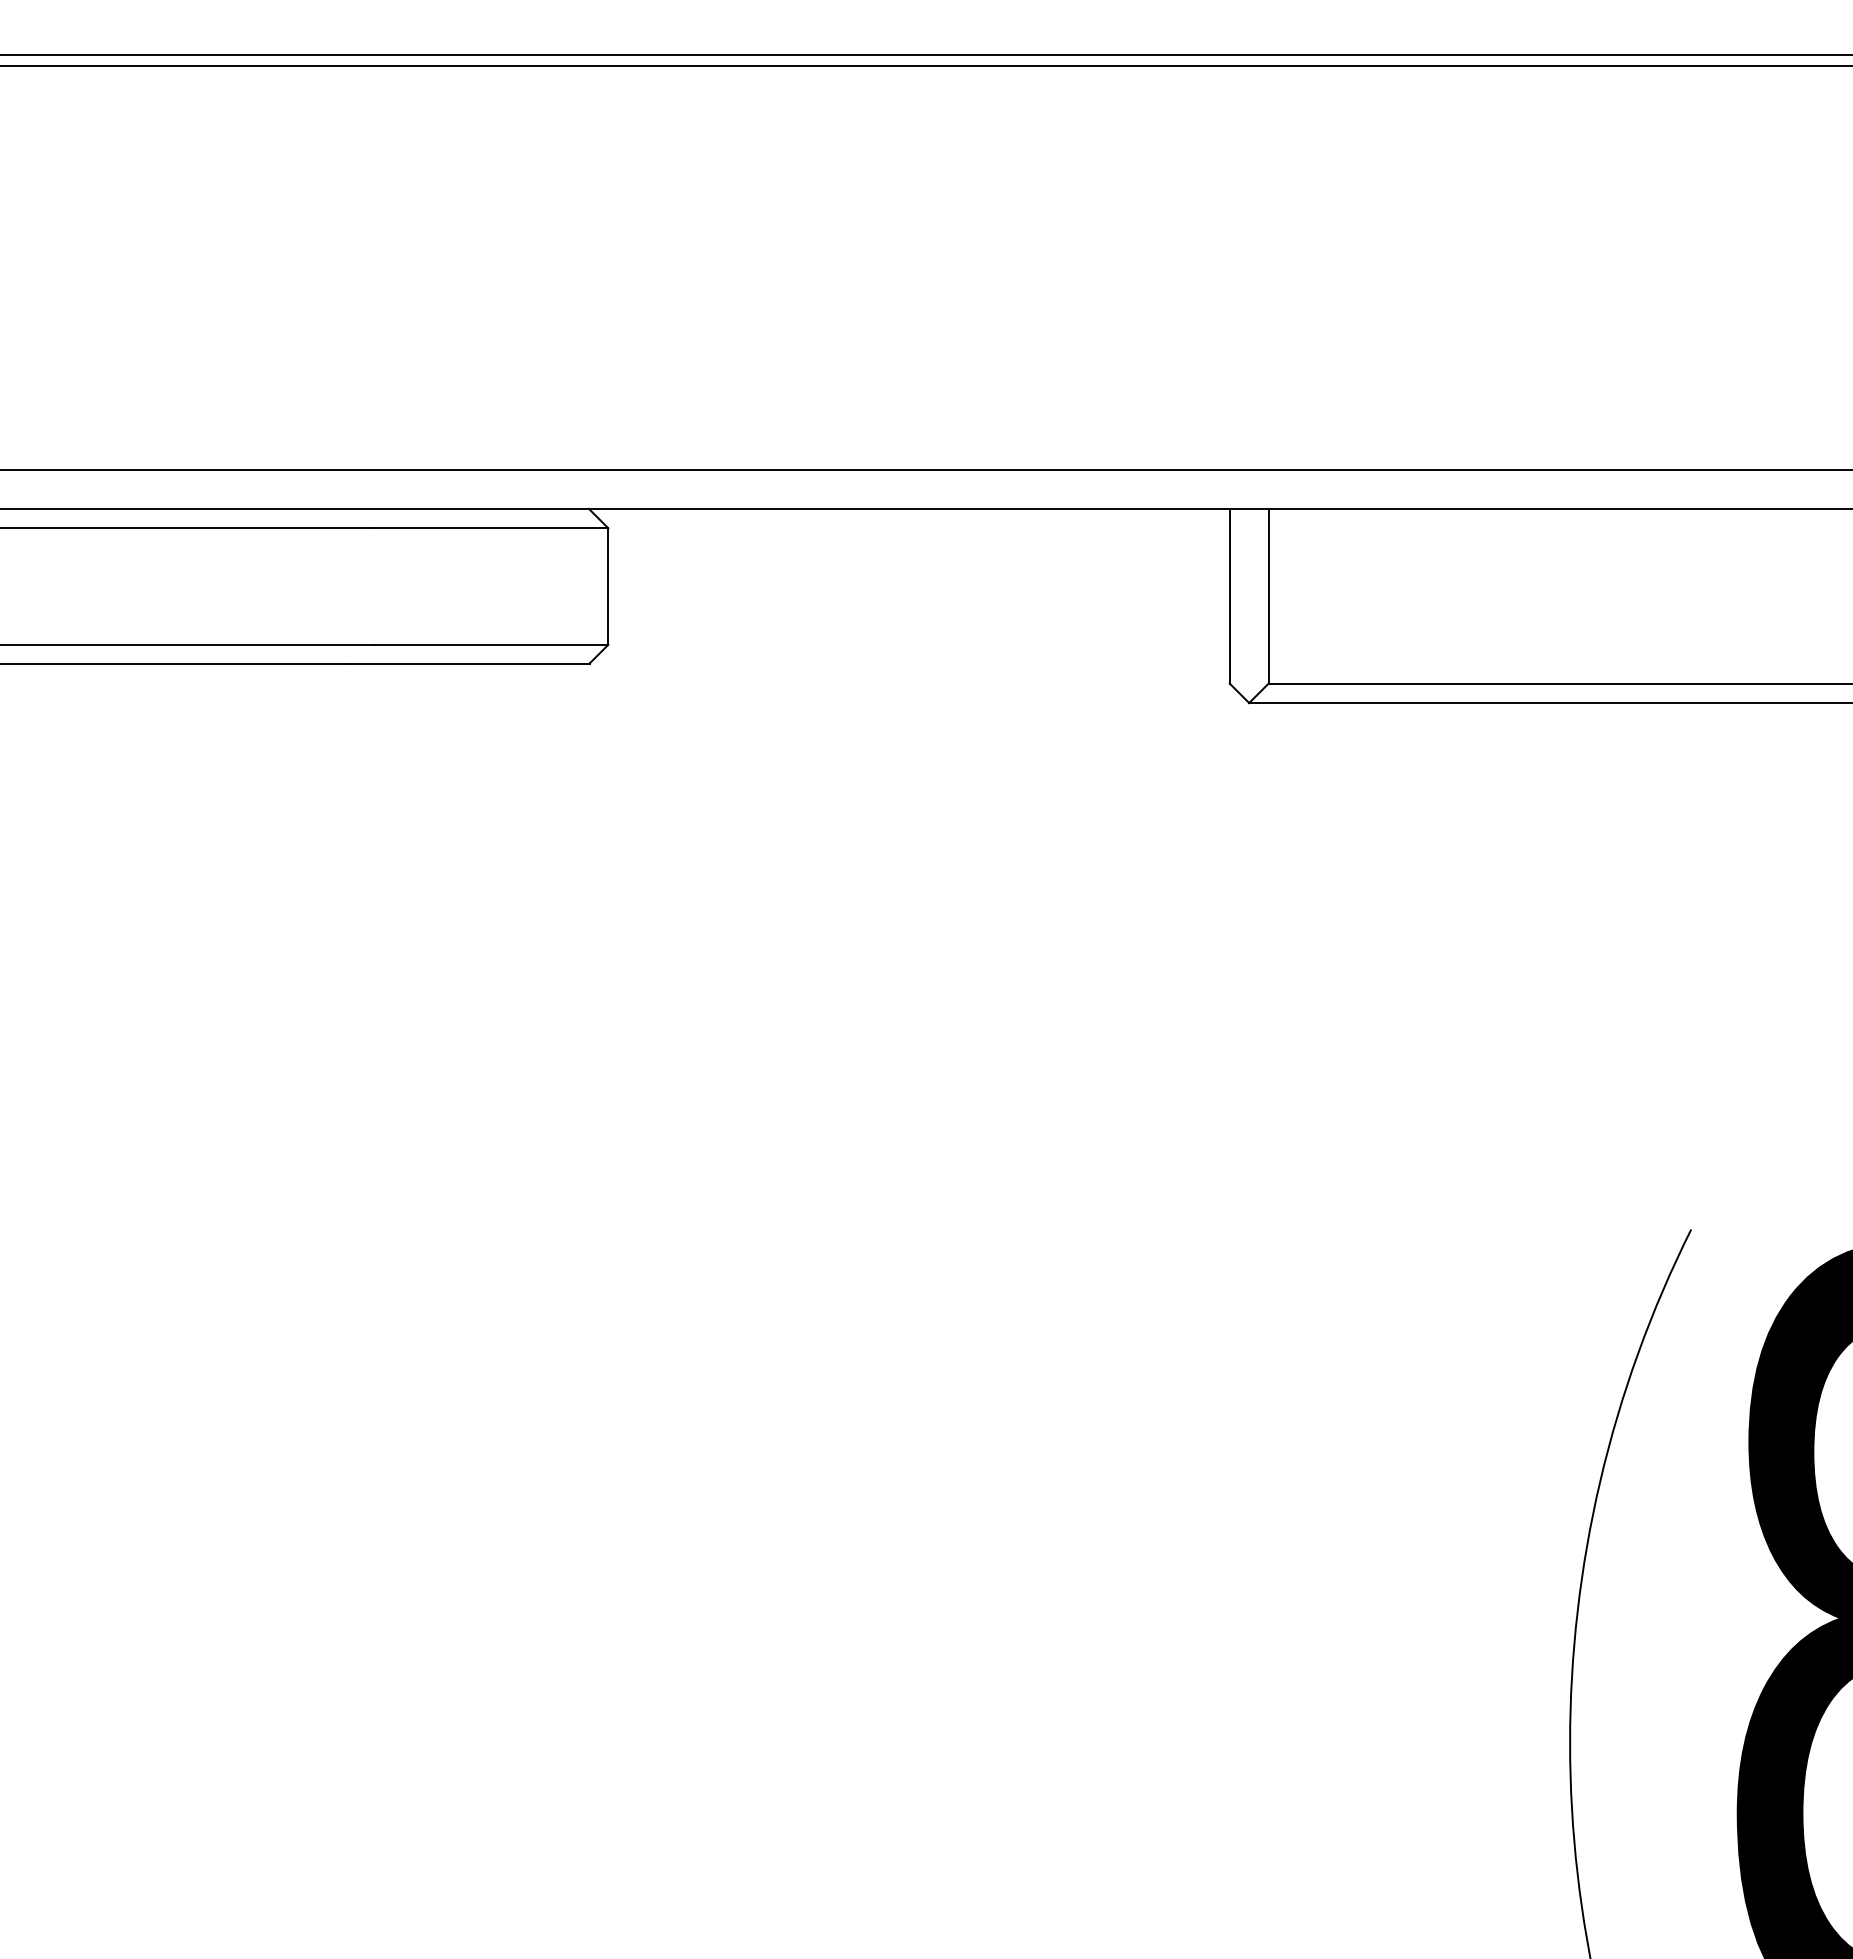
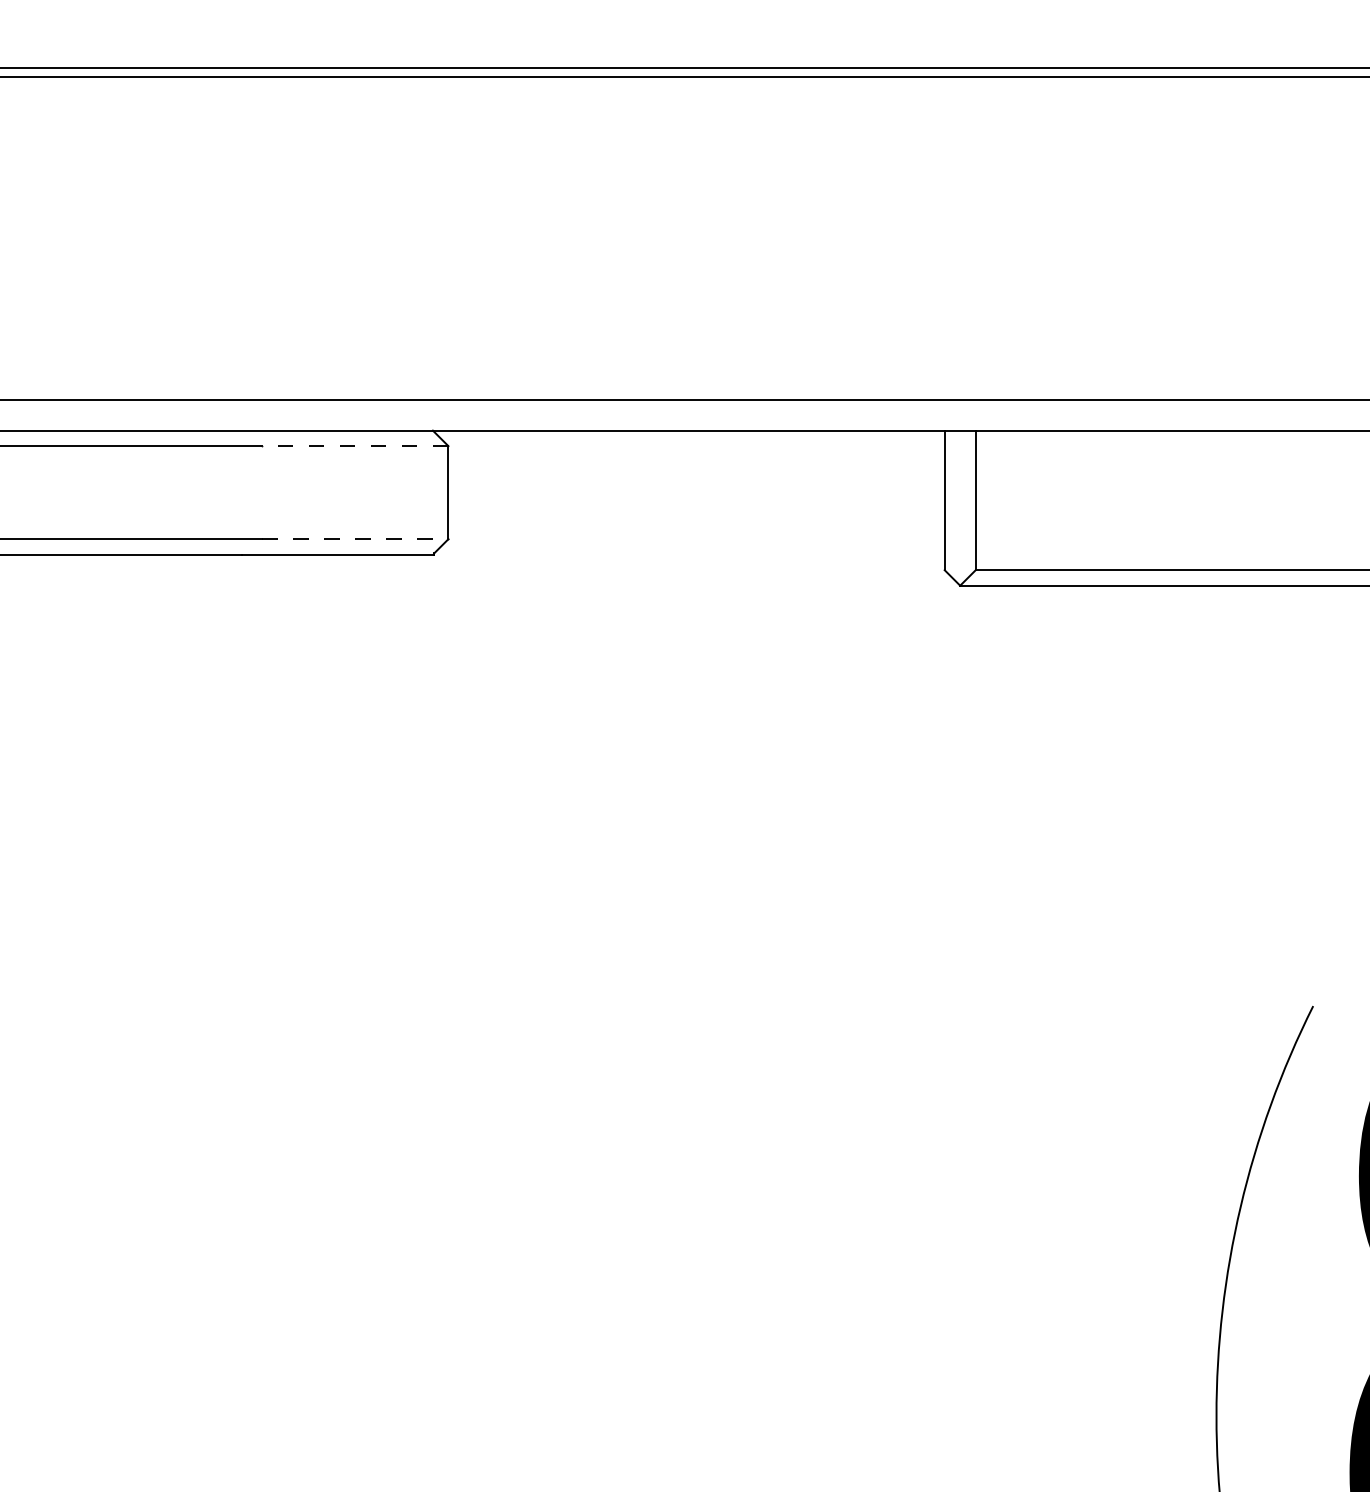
line: (491, 528) -> (355, 446), solid -> dashed
line: (492, 644) -> (355, 538), solid -> dashed

